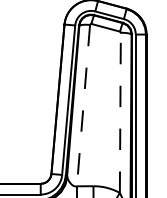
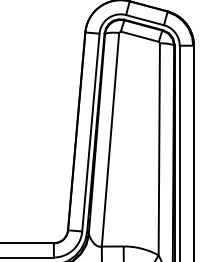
line: (83, 106) -> (110, 140), dashed -> solid
line: (120, 112) -> (159, 148), dashed -> solid

